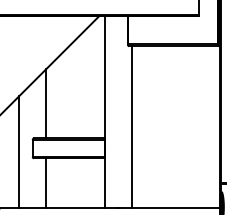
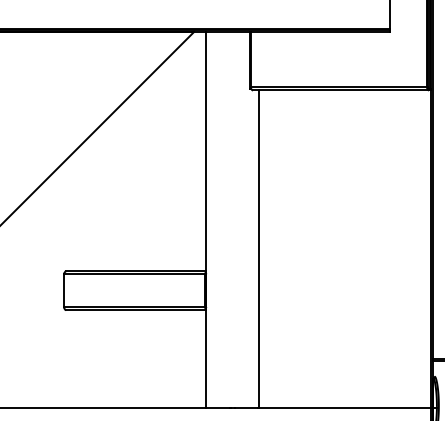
line: (46, 103) -> (91, 202), removed
line: (19, 152) -> (38, 298), removed
line: (46, 183) -> (91, 359), removed

